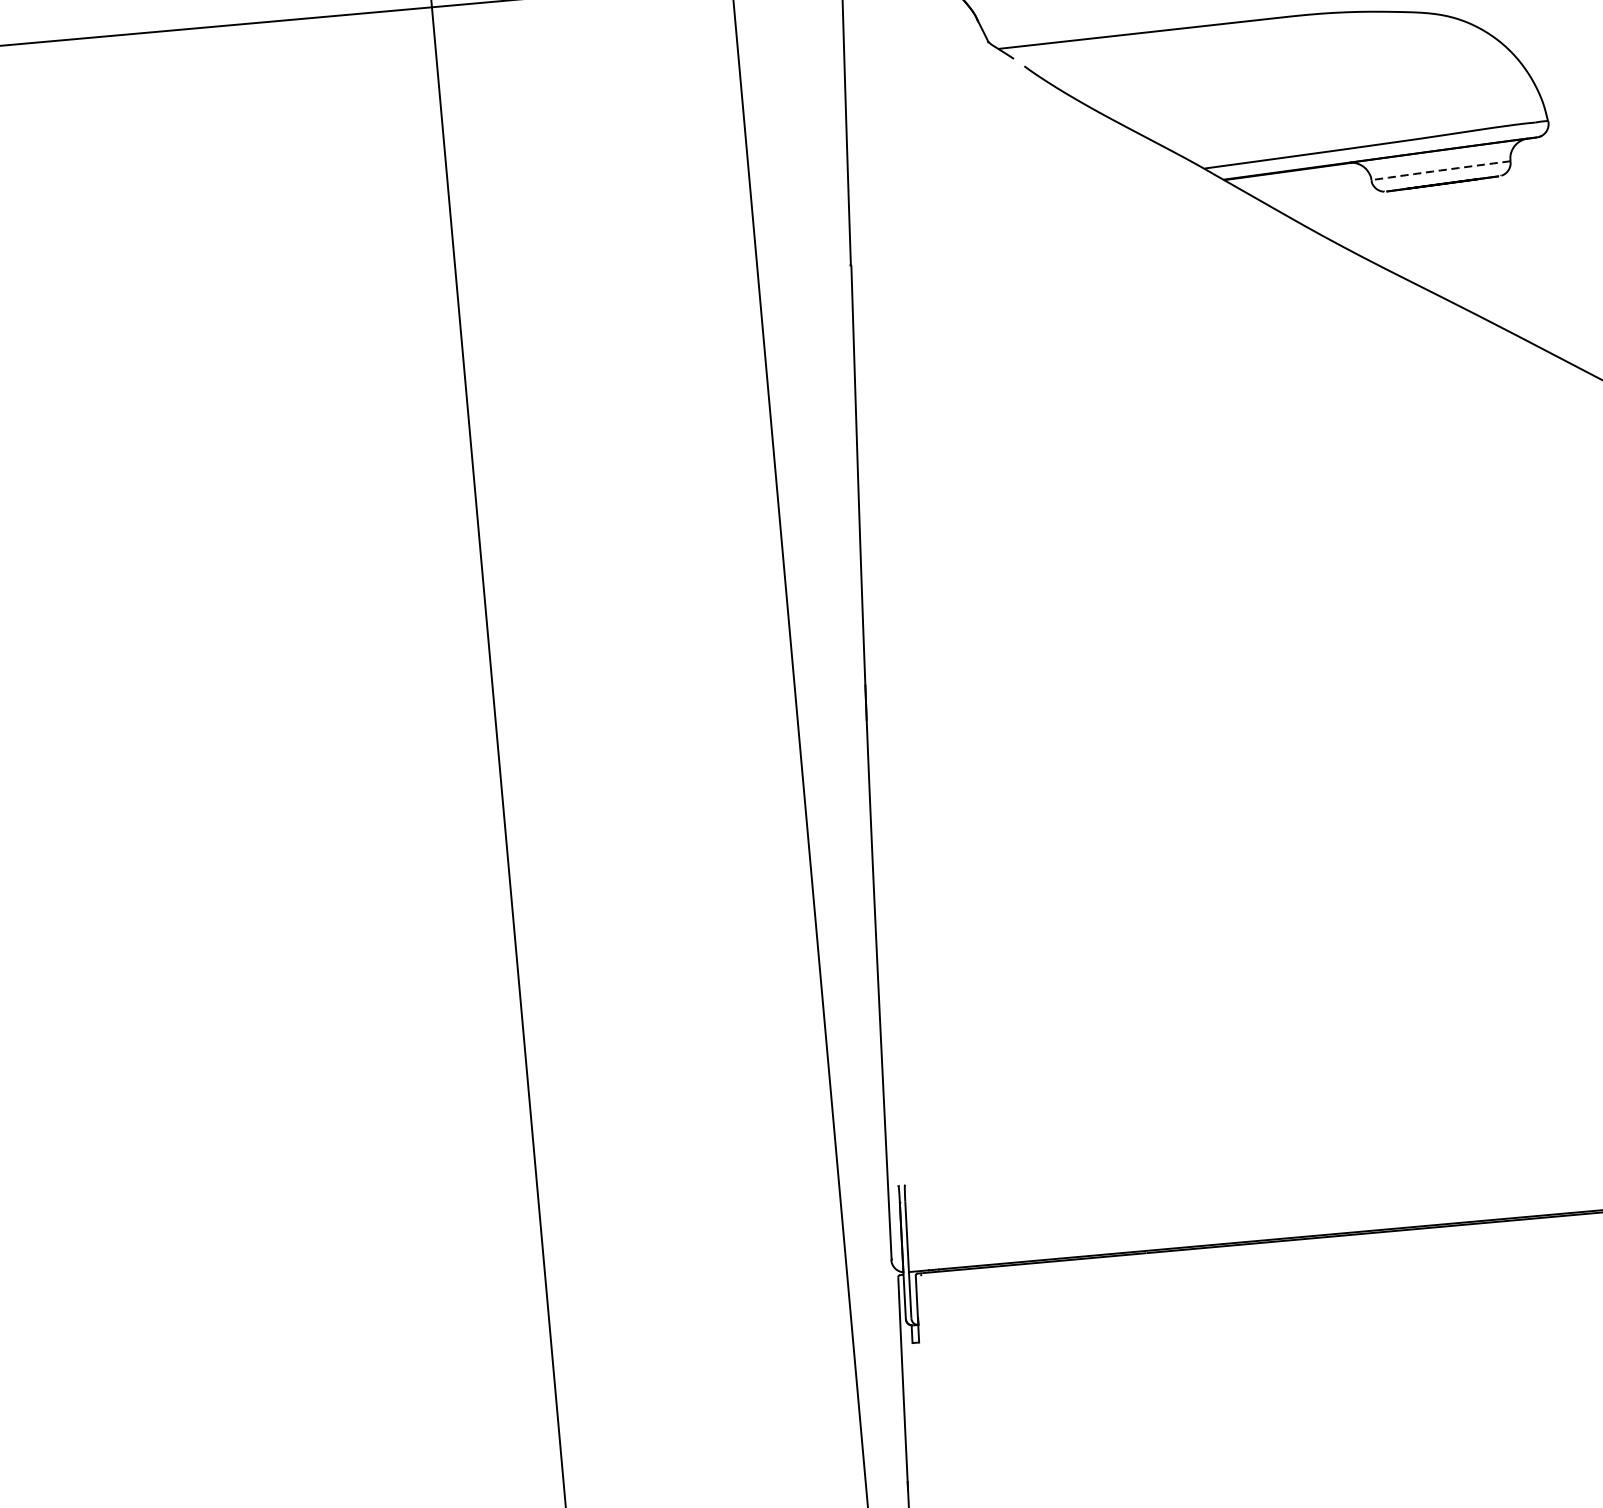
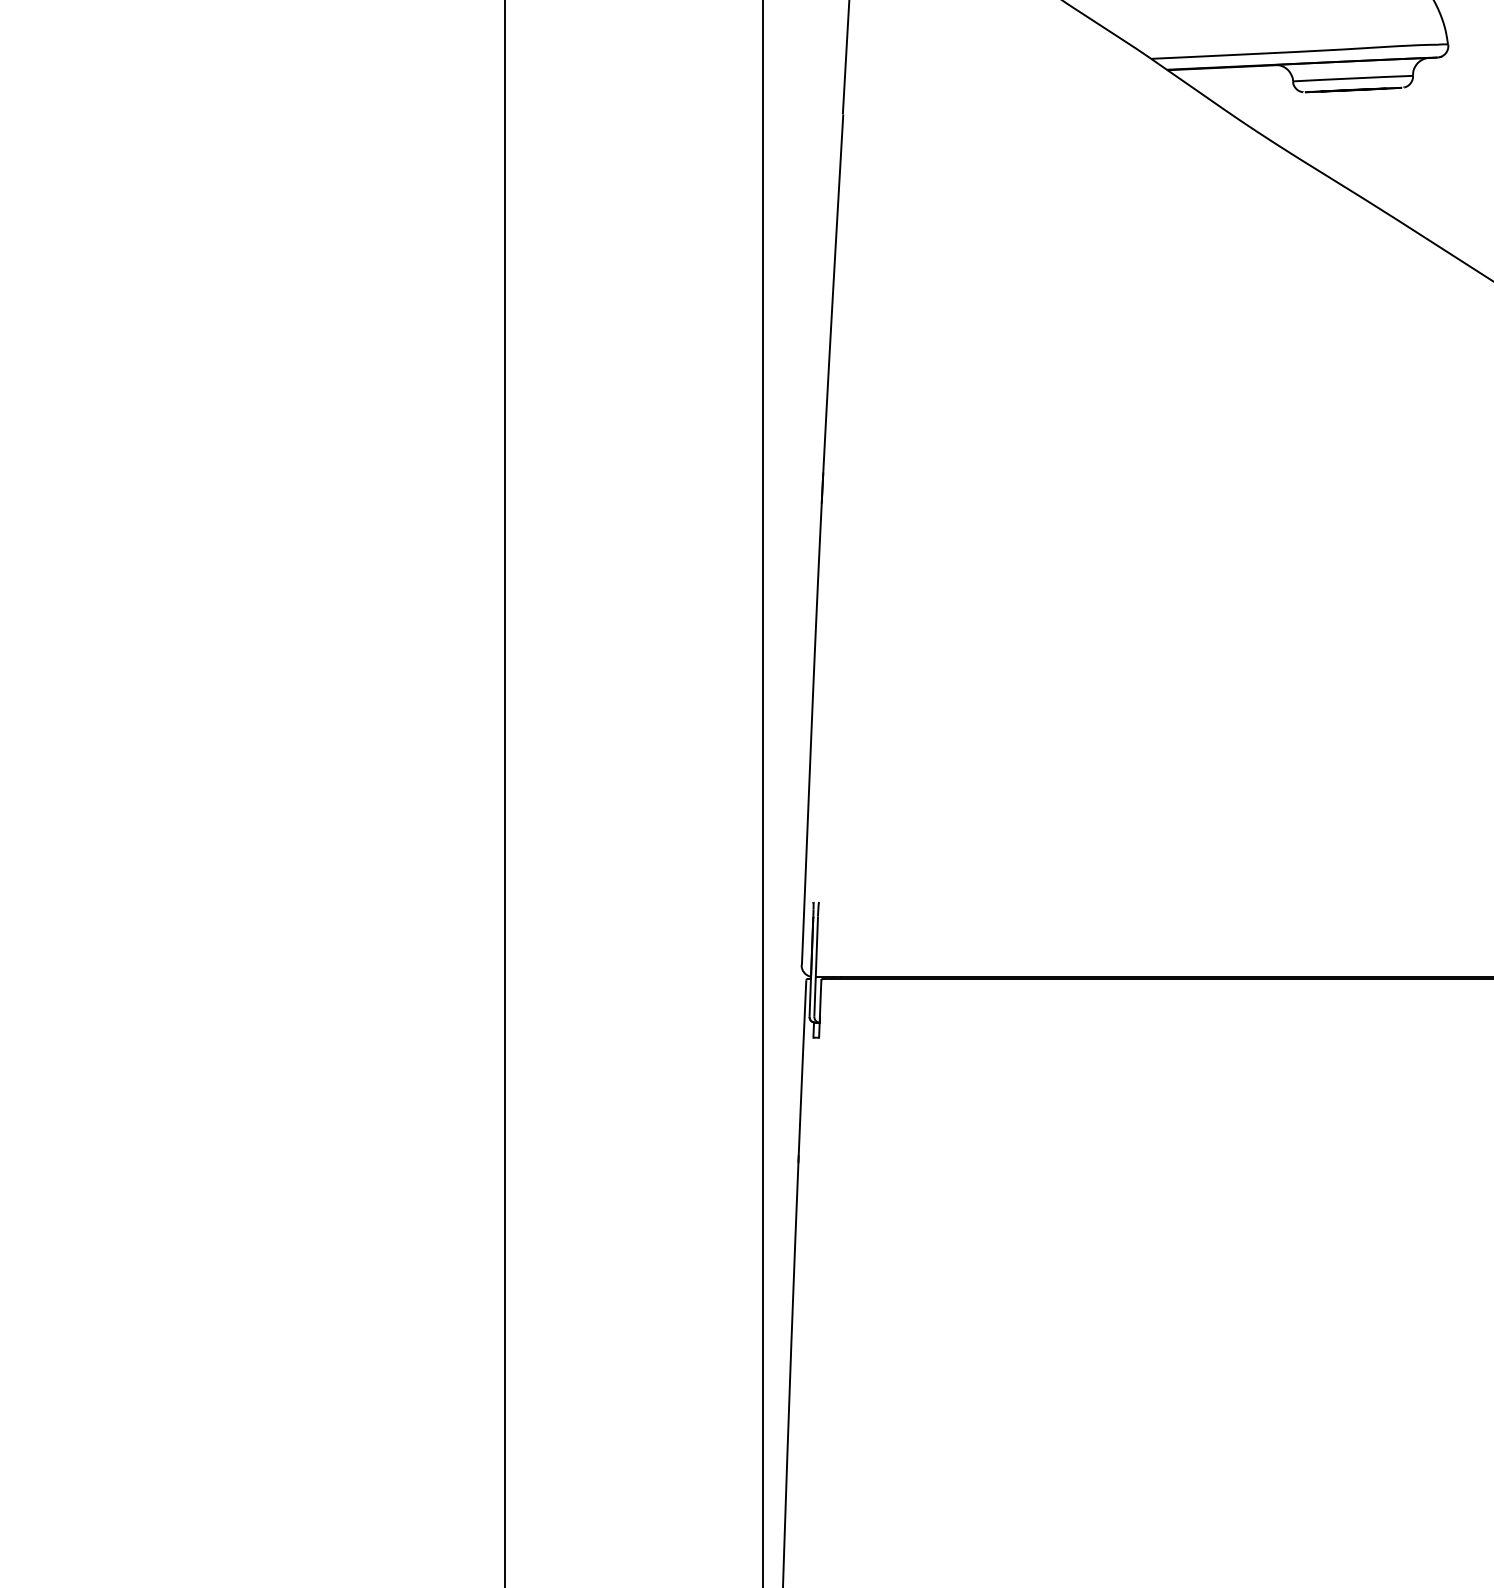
arc: (1440, 170) -> (1352, 78), dashed -> solid

